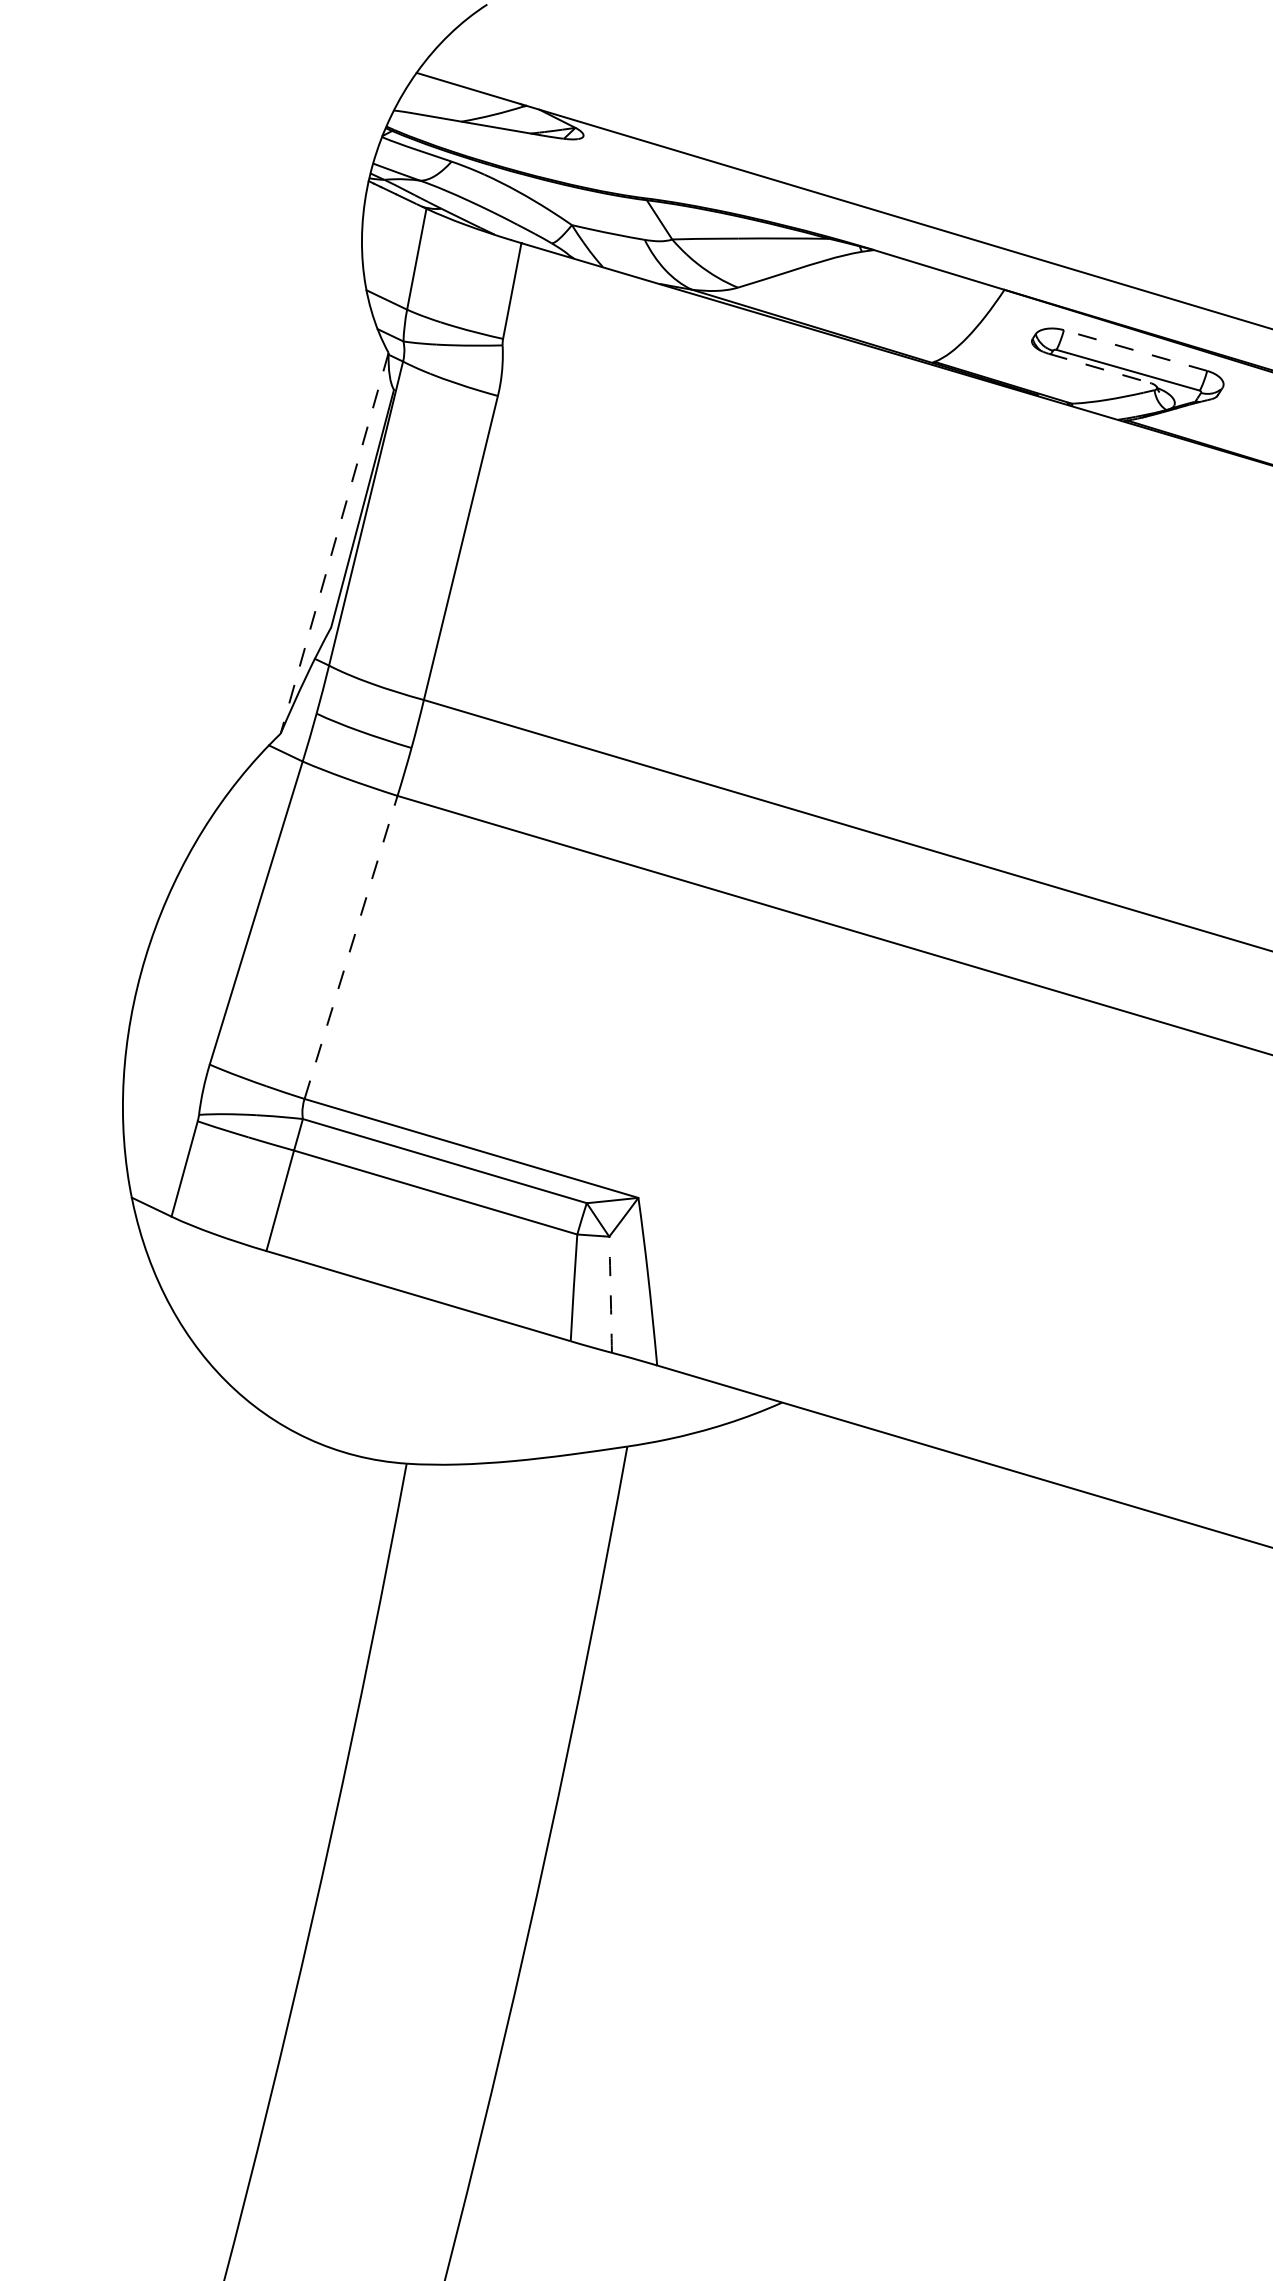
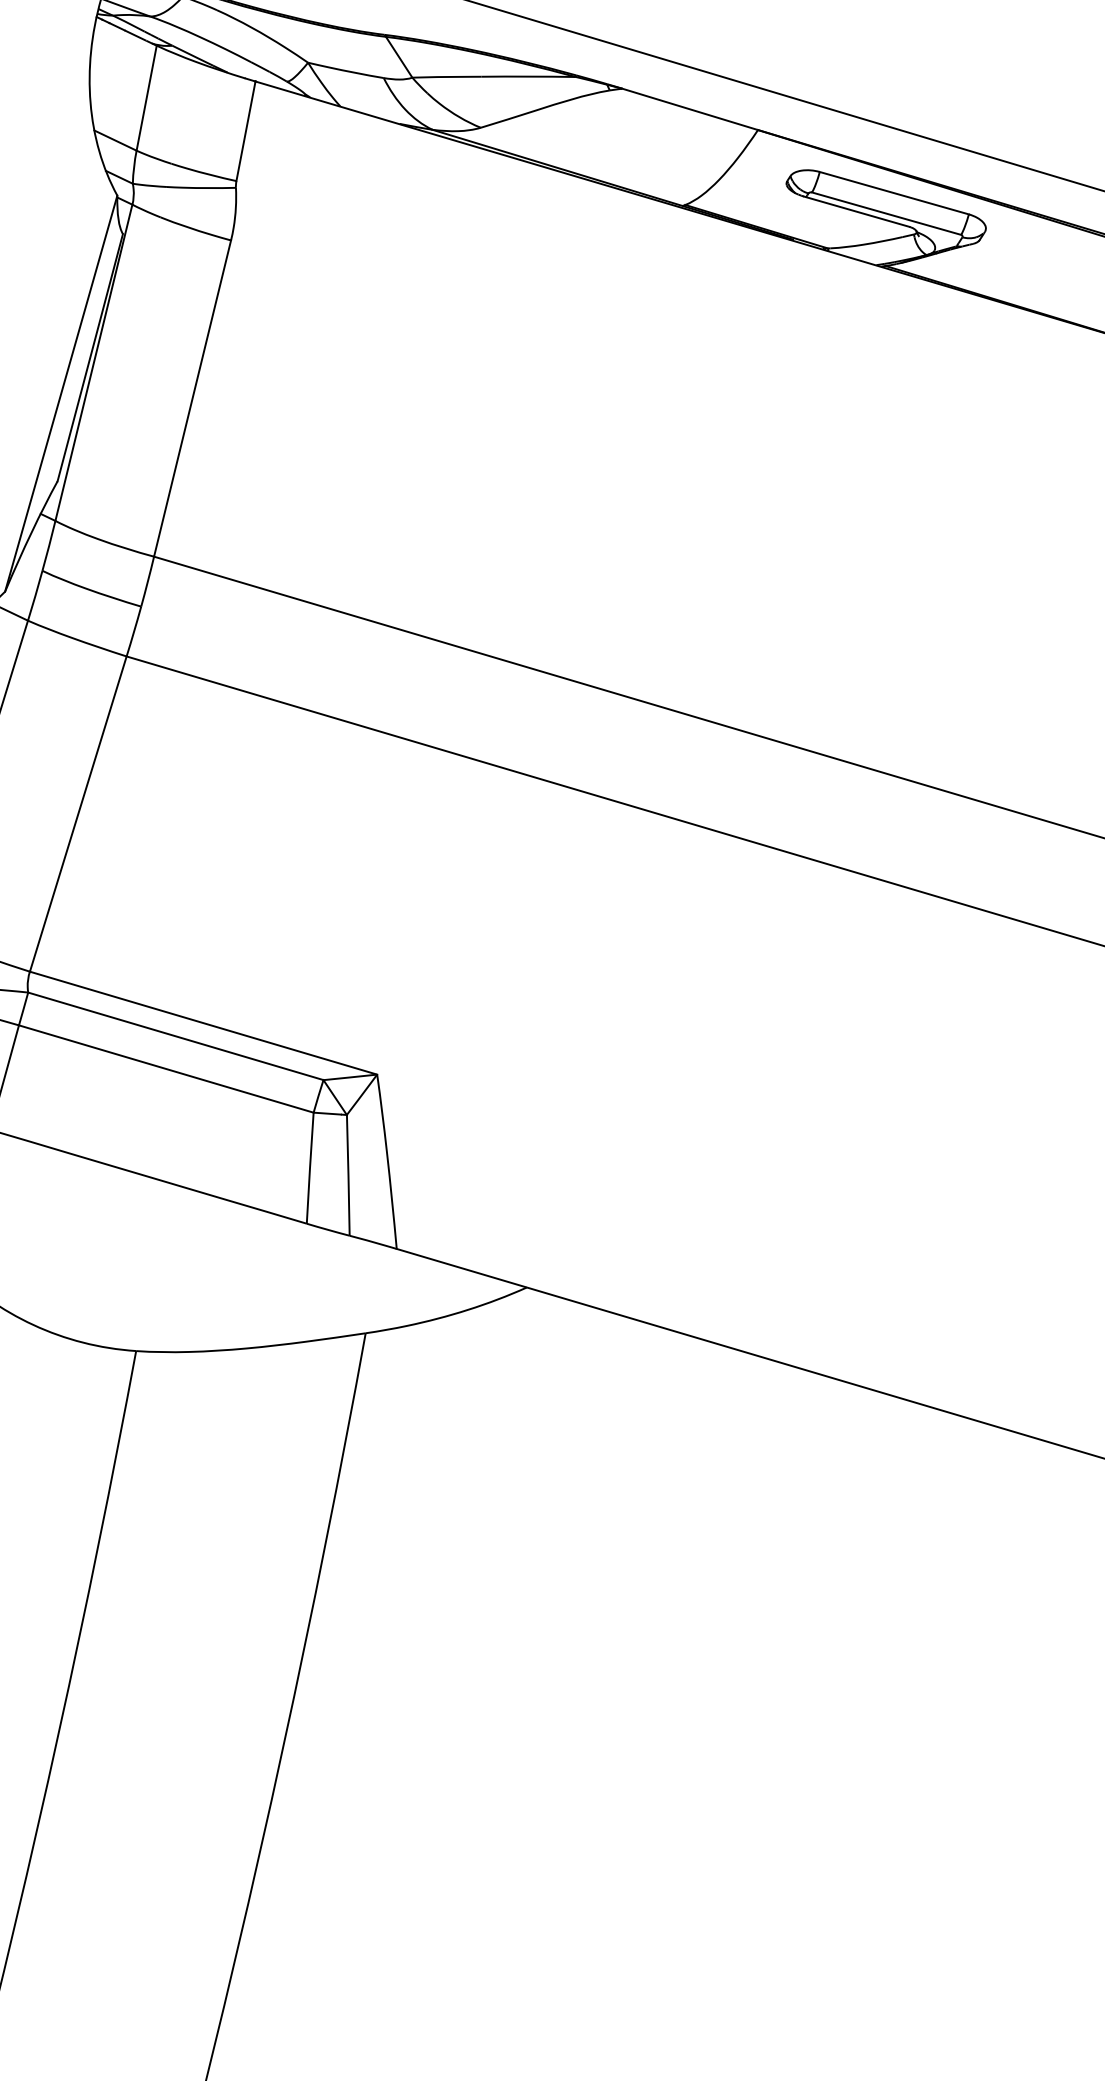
line: (1135, 350) -> (894, 193), dashed -> solid
line: (1099, 368) -> (856, 211), dashed -> solid
line: (334, 543) -> (61, 393), dashed -> solid
line: (351, 947) -> (78, 814), dashed -> solid
arc: (610, 1294) -> (348, 1175), dashed -> solid

